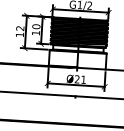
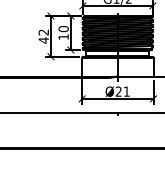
text: (19, 34) -> (43, 40), 12 -> 42

